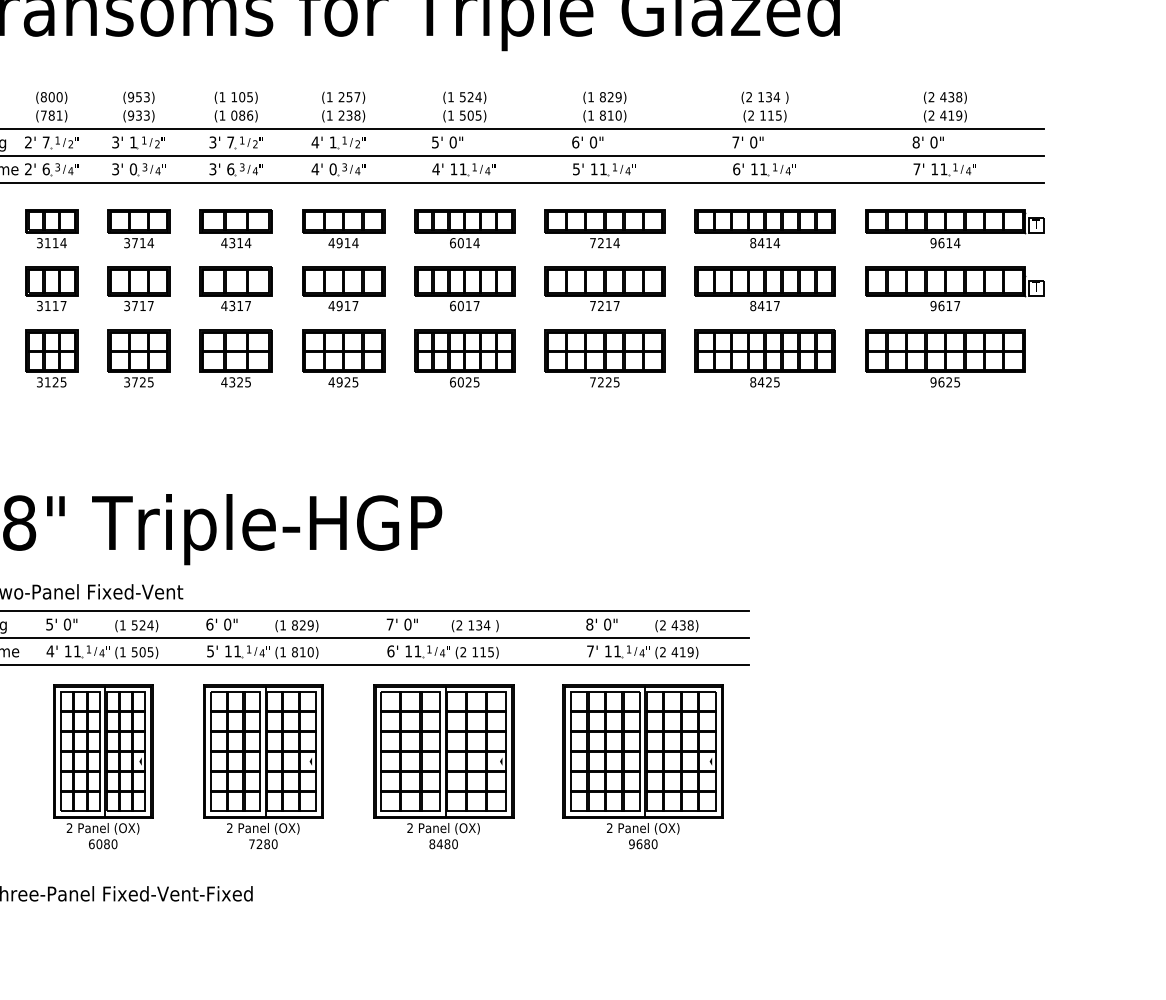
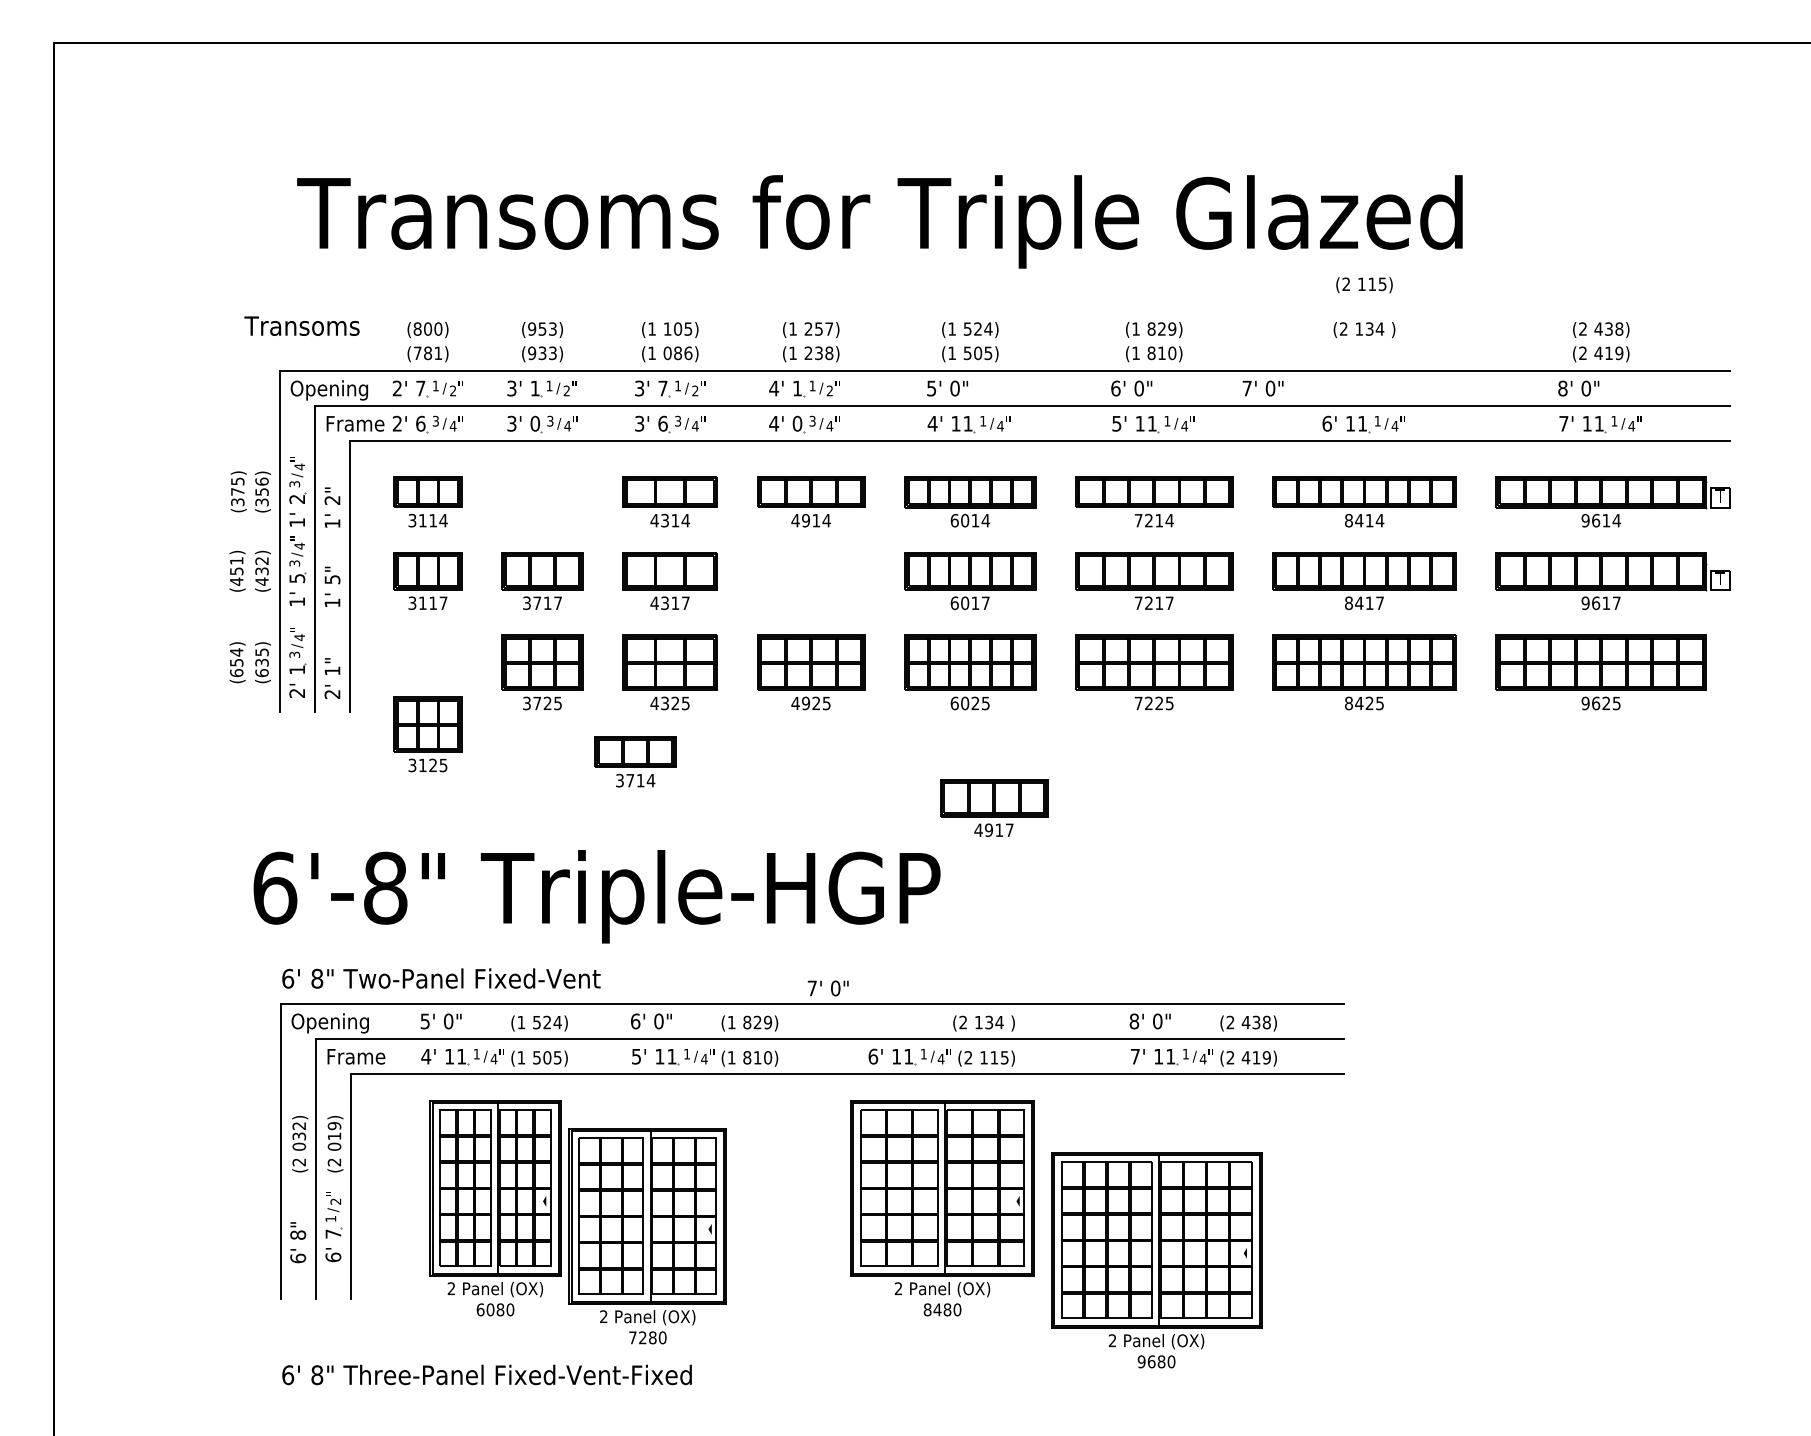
text: (765, 116) -> (1364, 285), moved
text: (747, 142) -> (1262, 388), moved
part: (138, 228) -> (635, 761), moved
part: (343, 288) -> (994, 807), moved
part: (51, 358) -> (427, 734), moved
text: (402, 624) -> (828, 988), moved
part: (263, 767) -> (647, 1236), moved
part: (643, 767) -> (1156, 1260), moved

